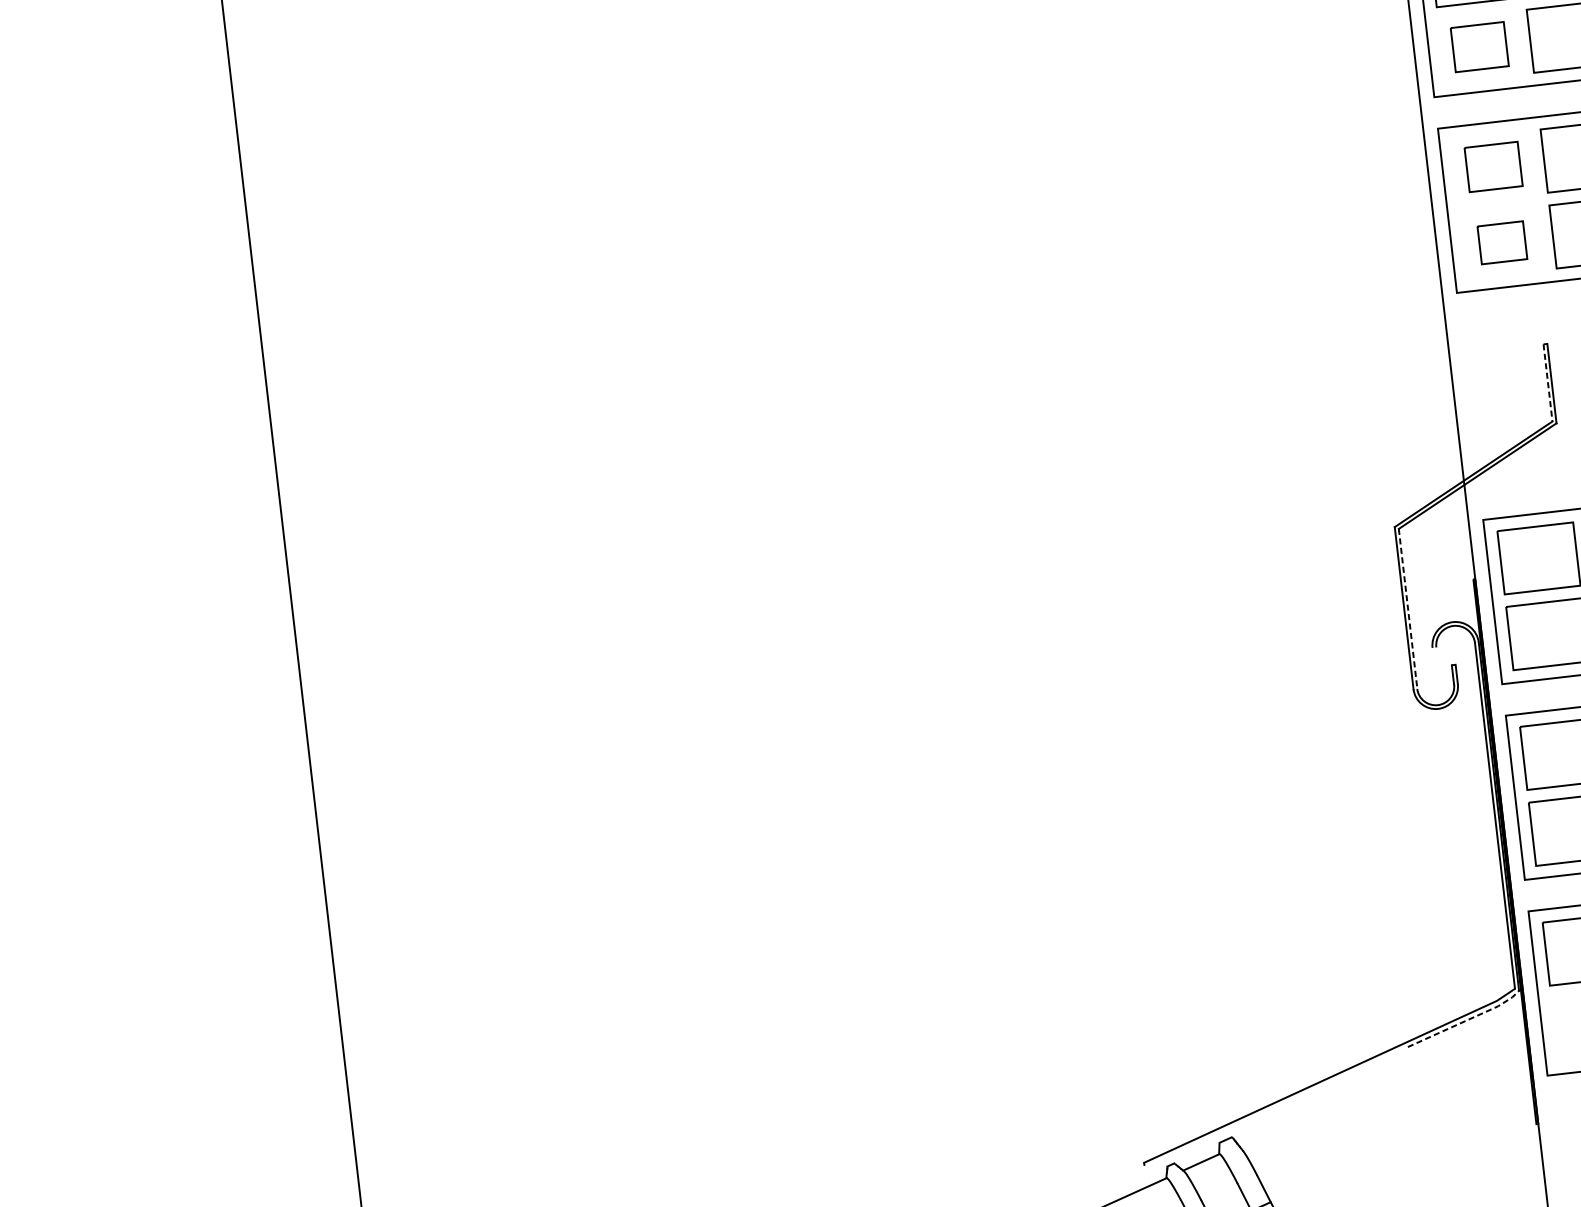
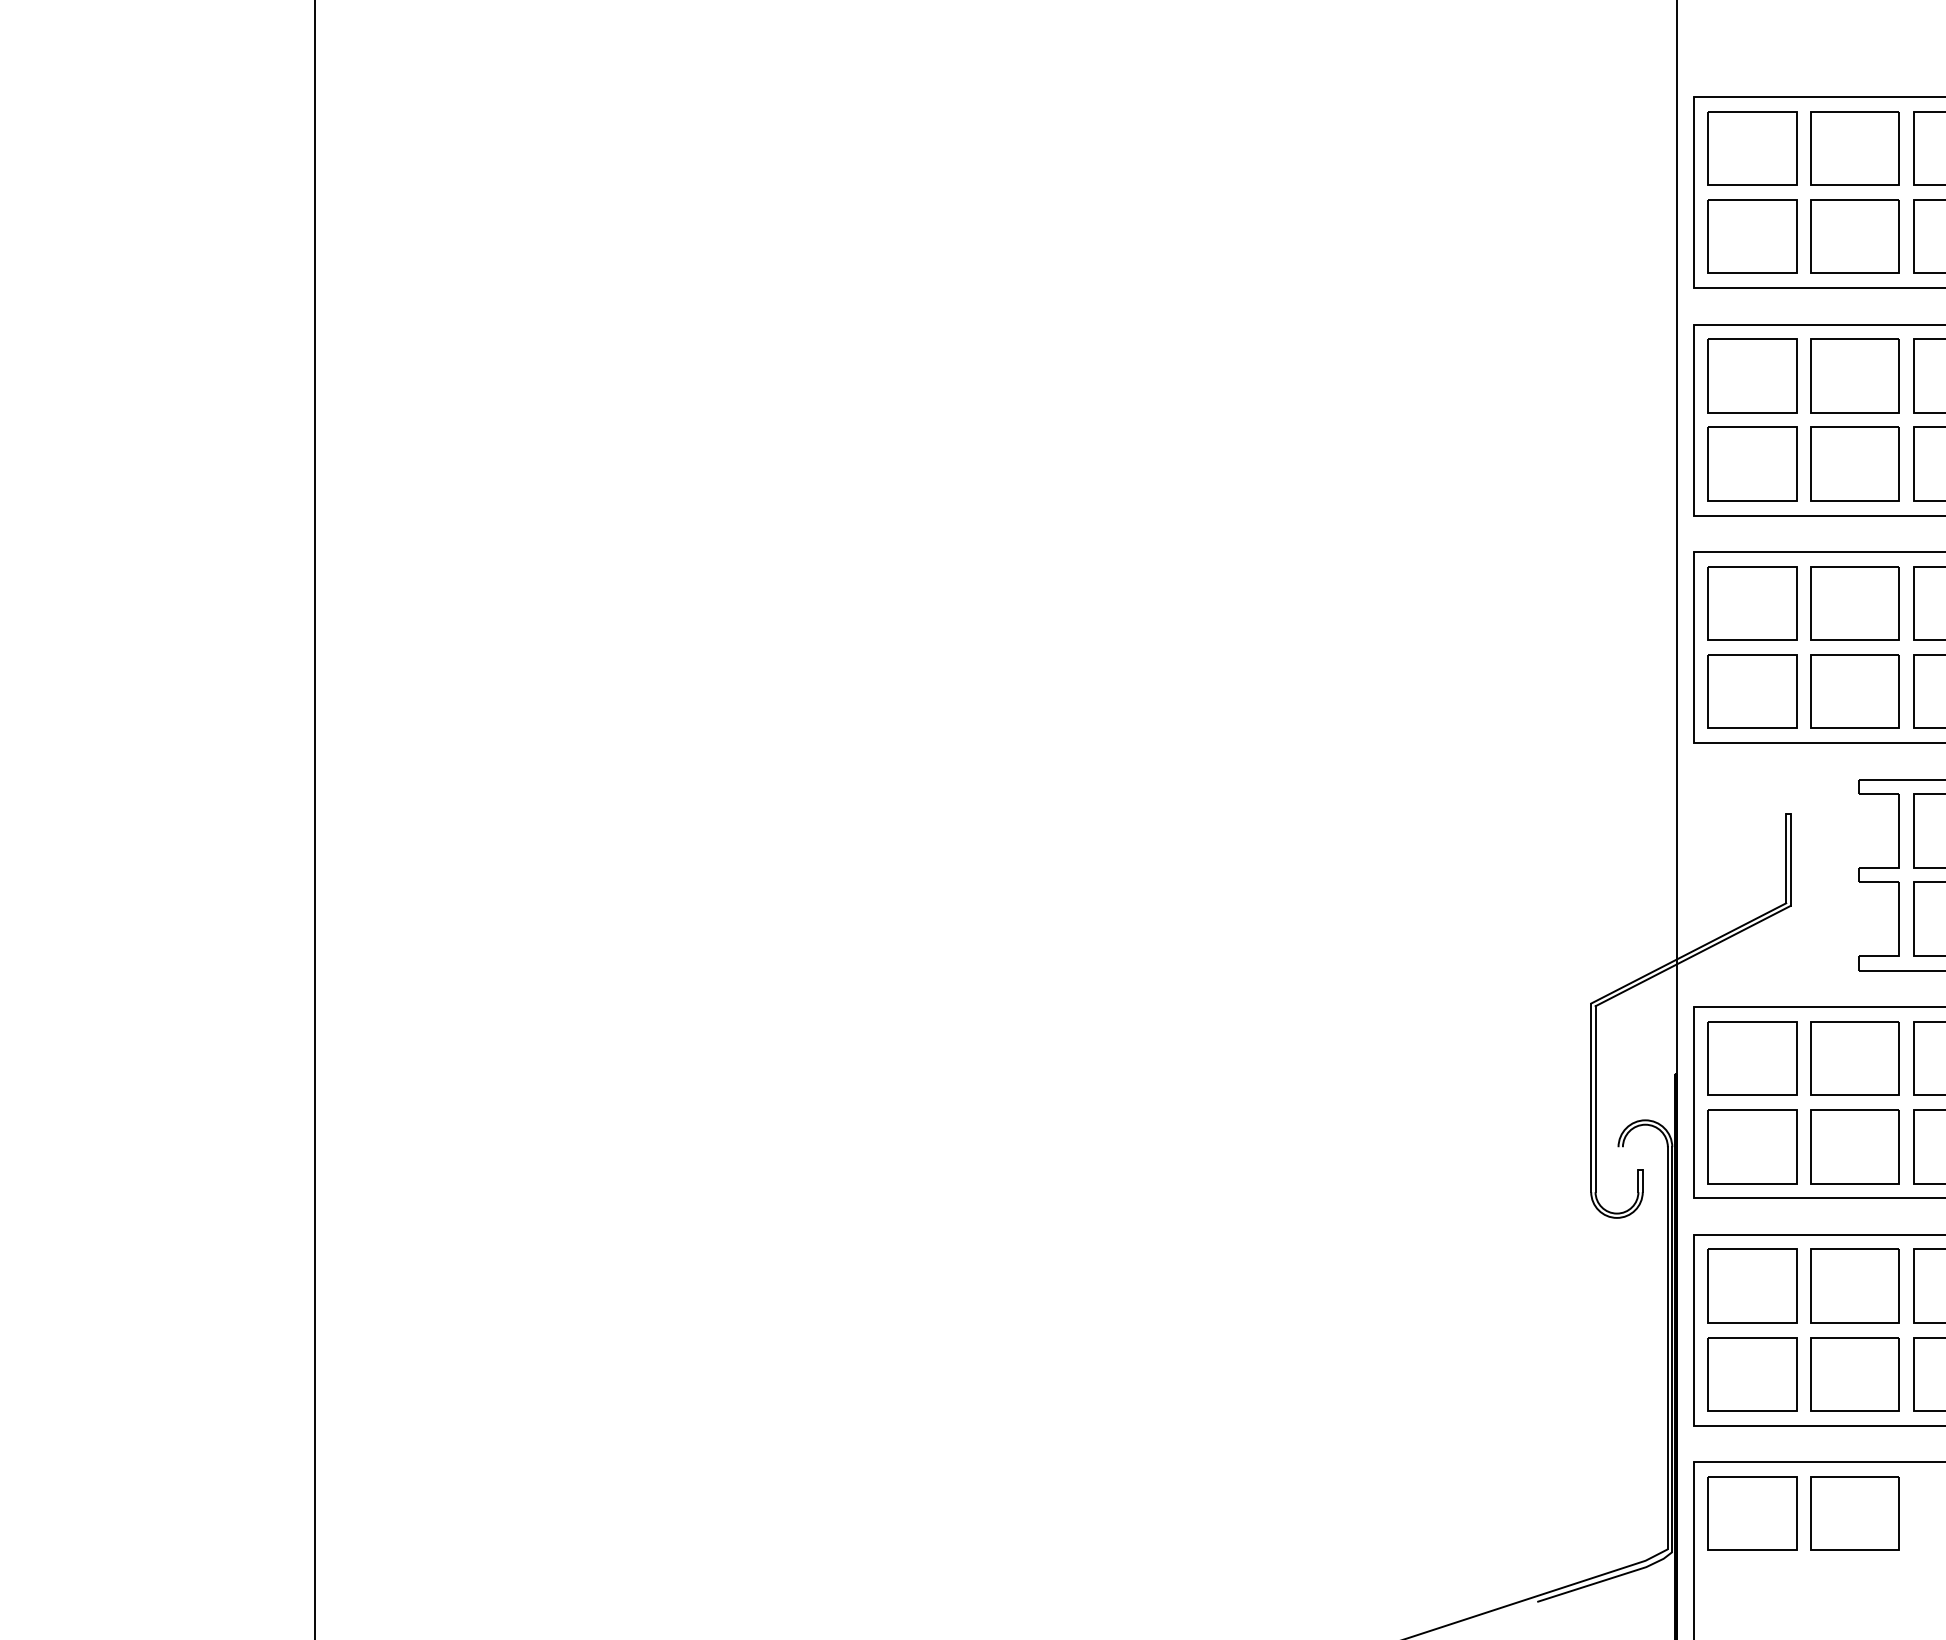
part: (1479, 46) -> (1752, 463), size x1.43
part: (1493, 167) -> (1752, 603), size x1.43
part: (1502, 242) -> (1752, 691), size x1.67
line: (1548, 382) -> (1786, 858), dashed -> solid
line: (1408, 609) -> (1595, 1099), dashed -> solid
line: (1466, 1020) -> (1607, 1579), dashed -> solid

